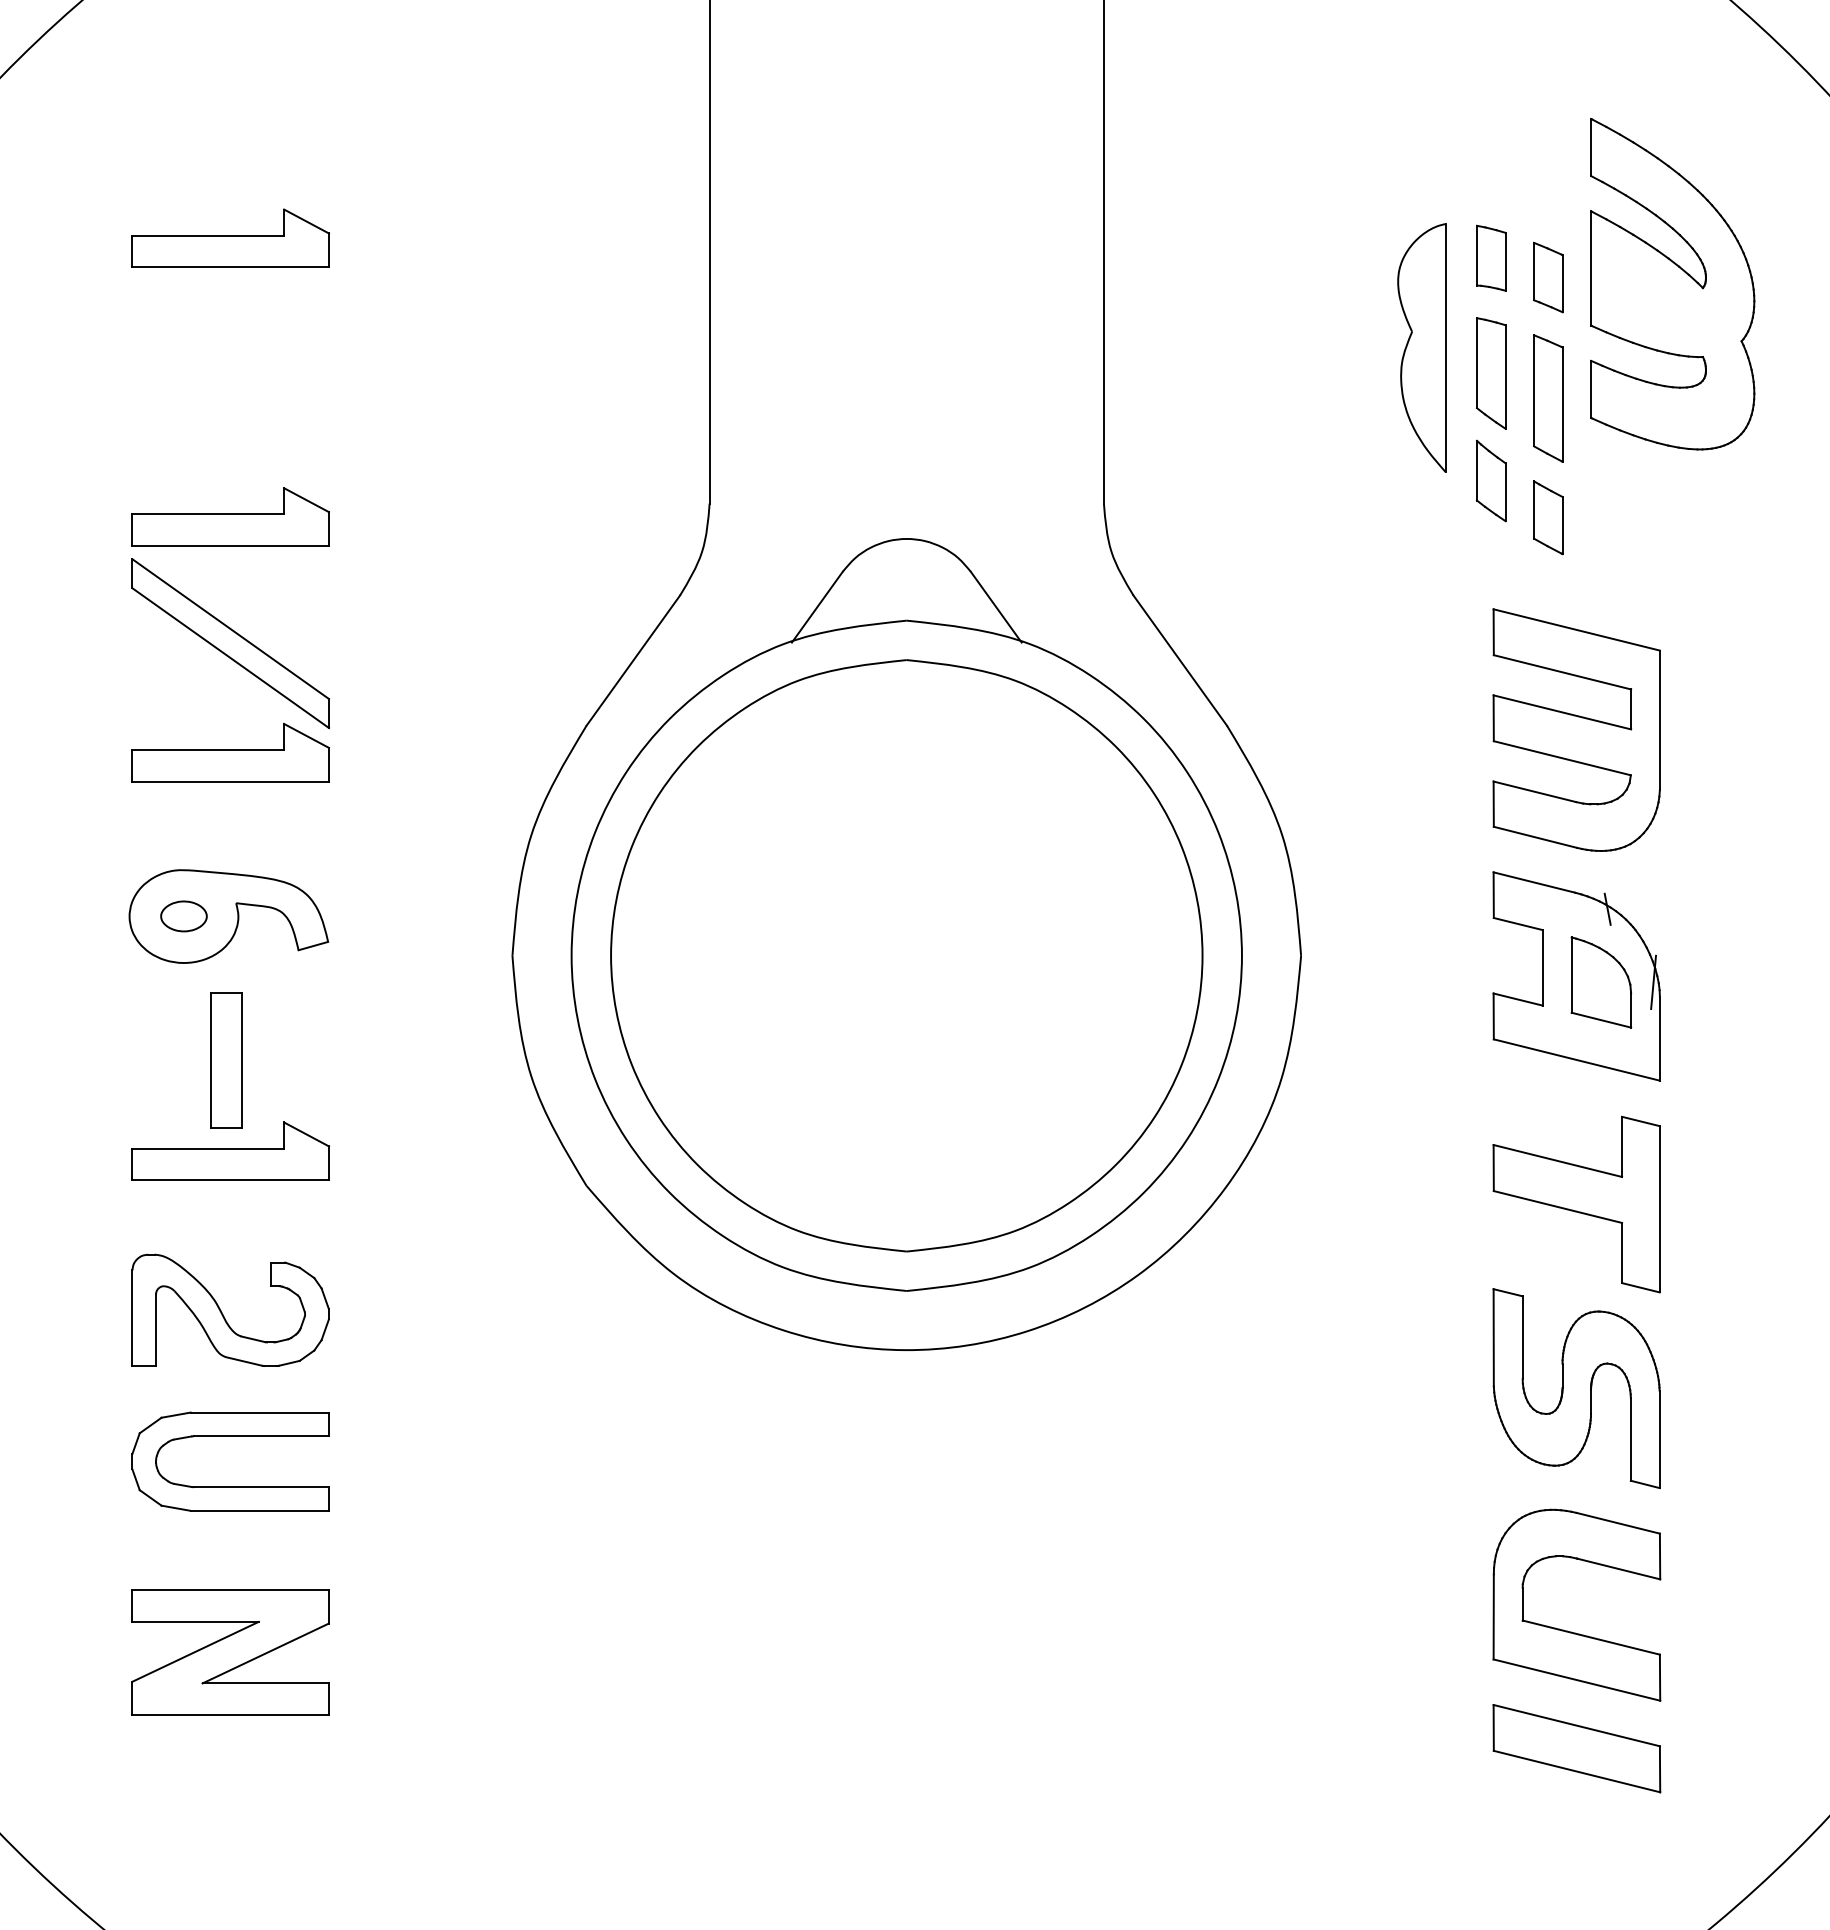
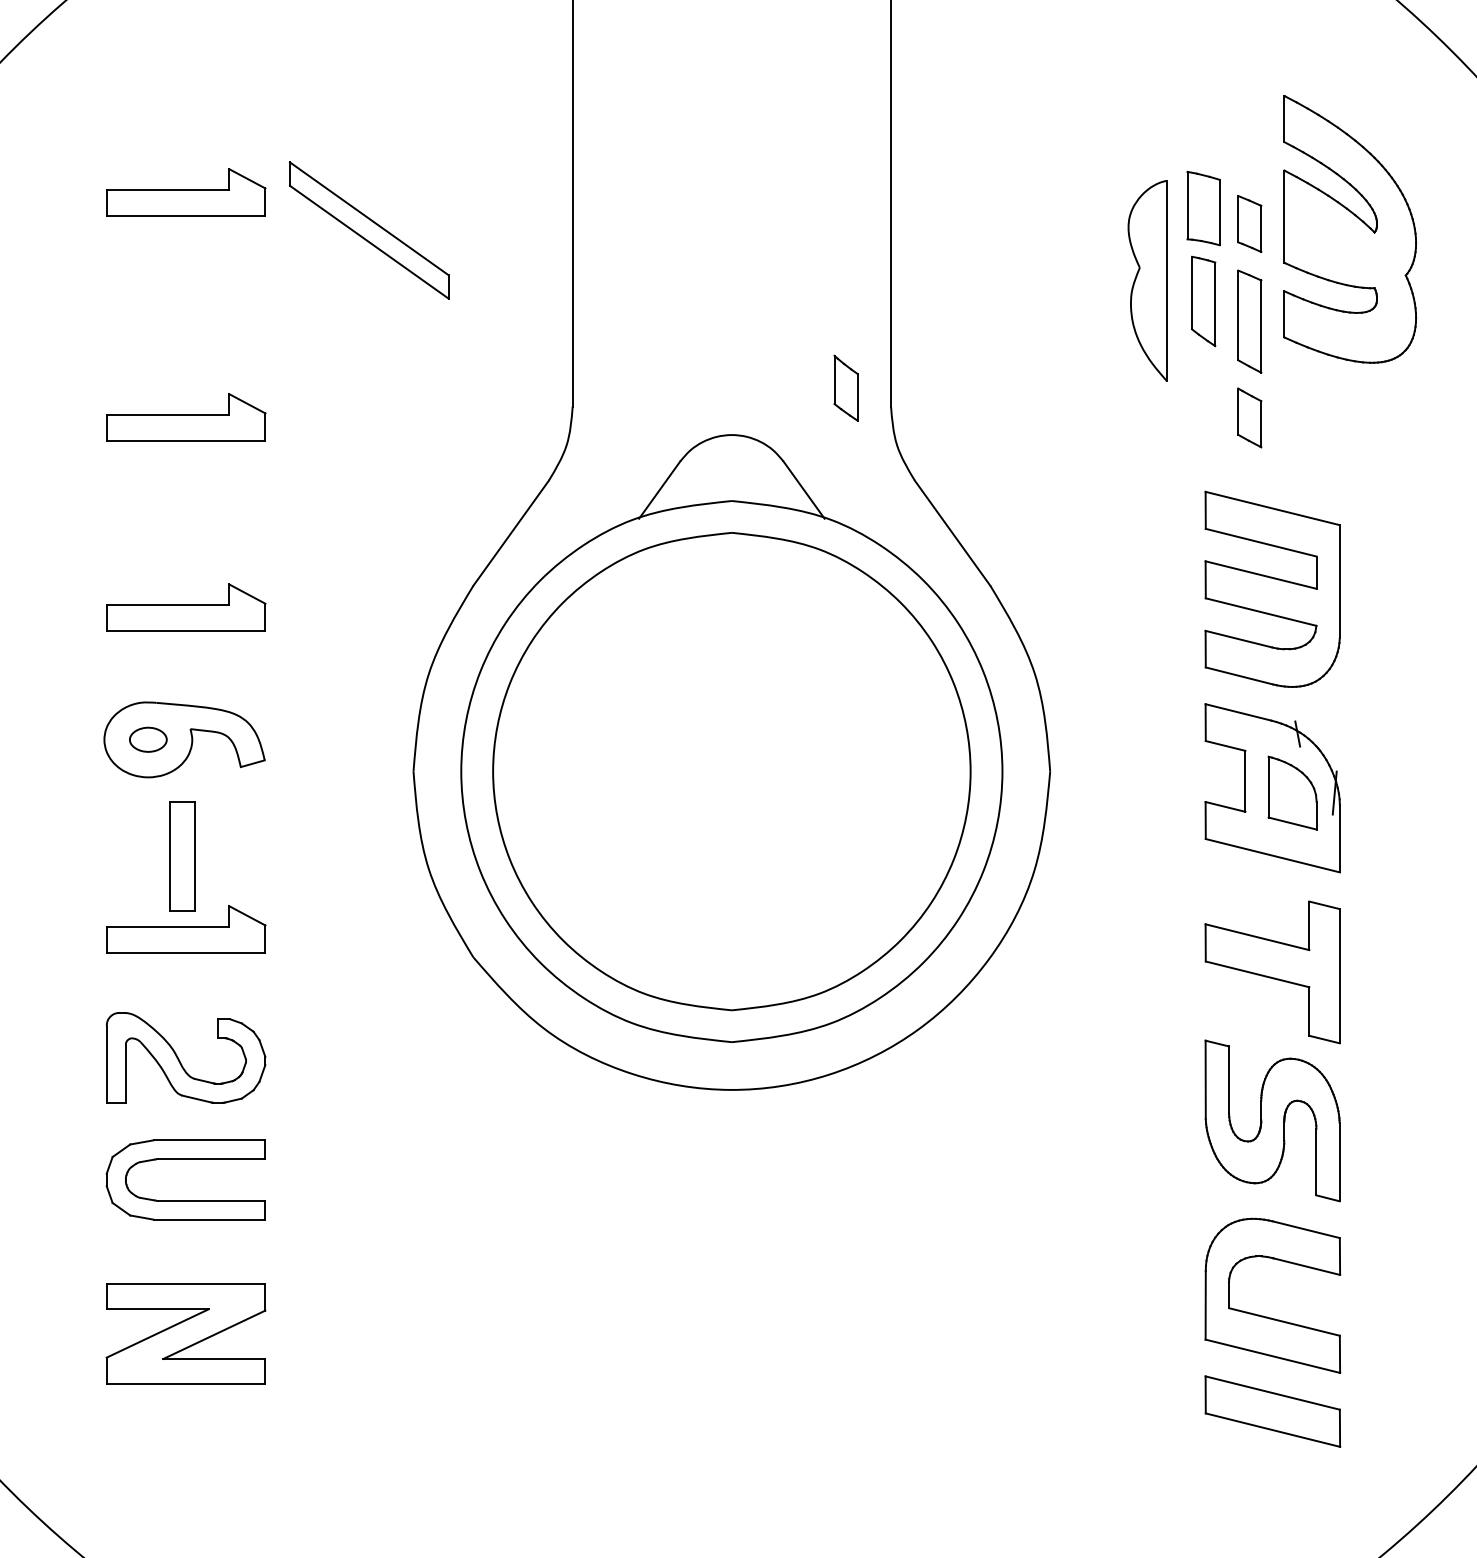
part: (1491, 257) -> (1203, 207), size x1.4
part: (1491, 480) -> (846, 387), moved
part: (230, 643) -> (369, 230), moved

